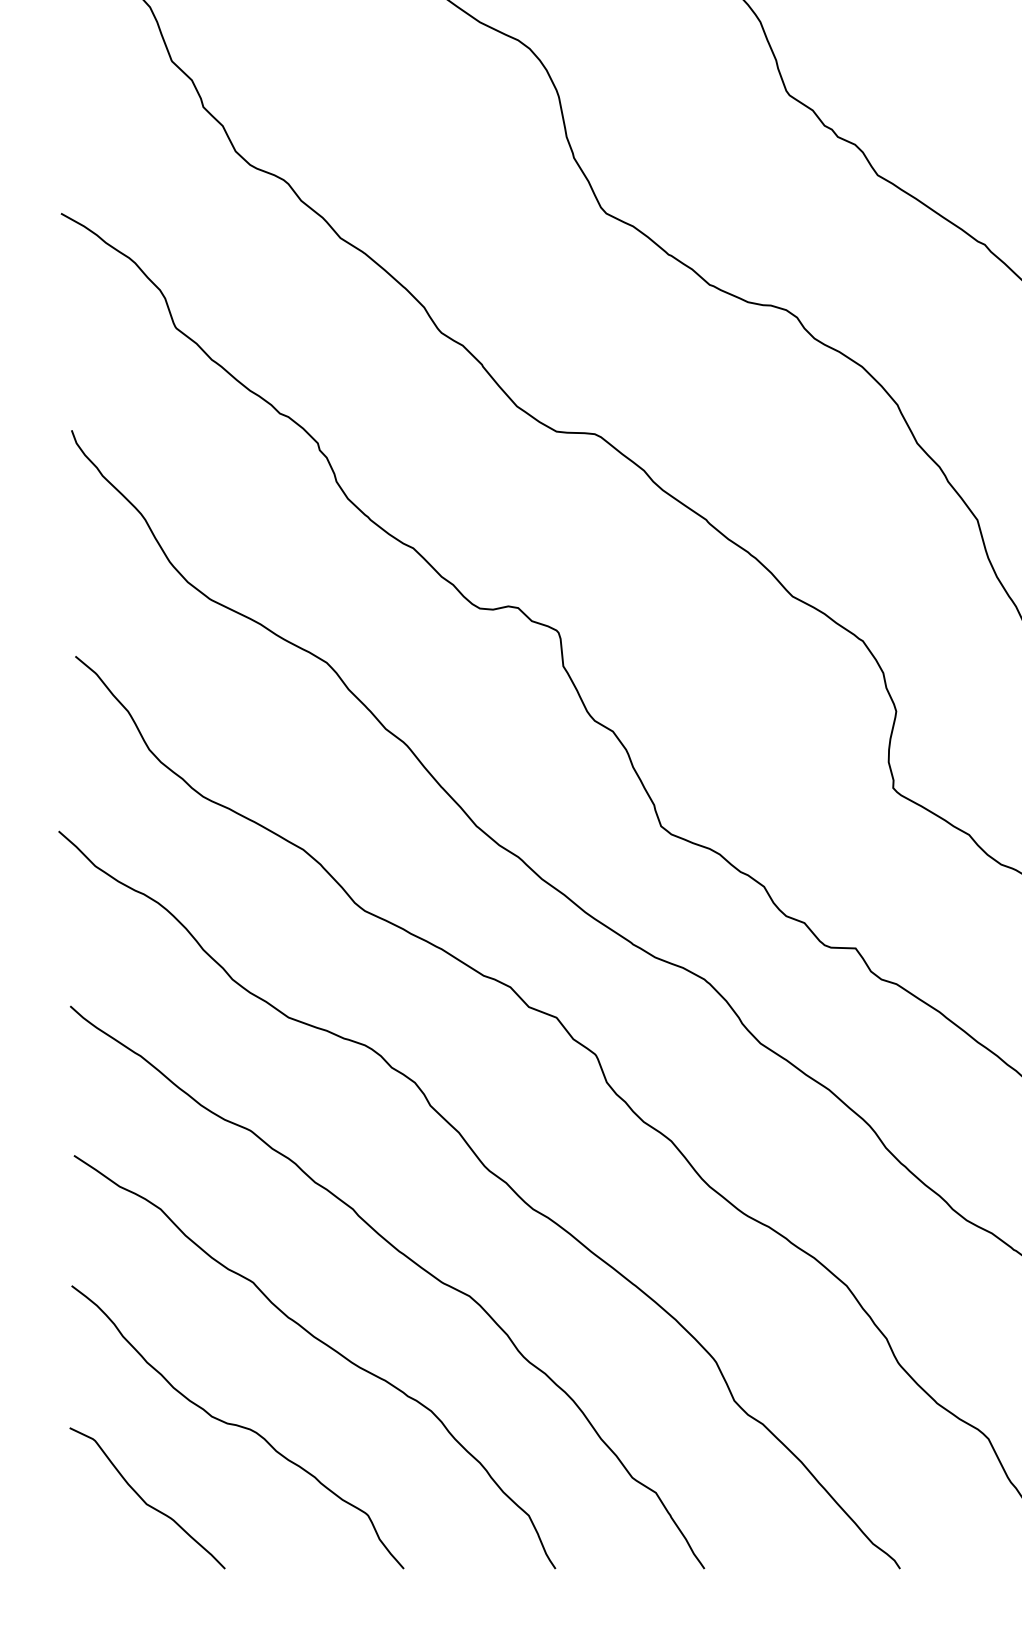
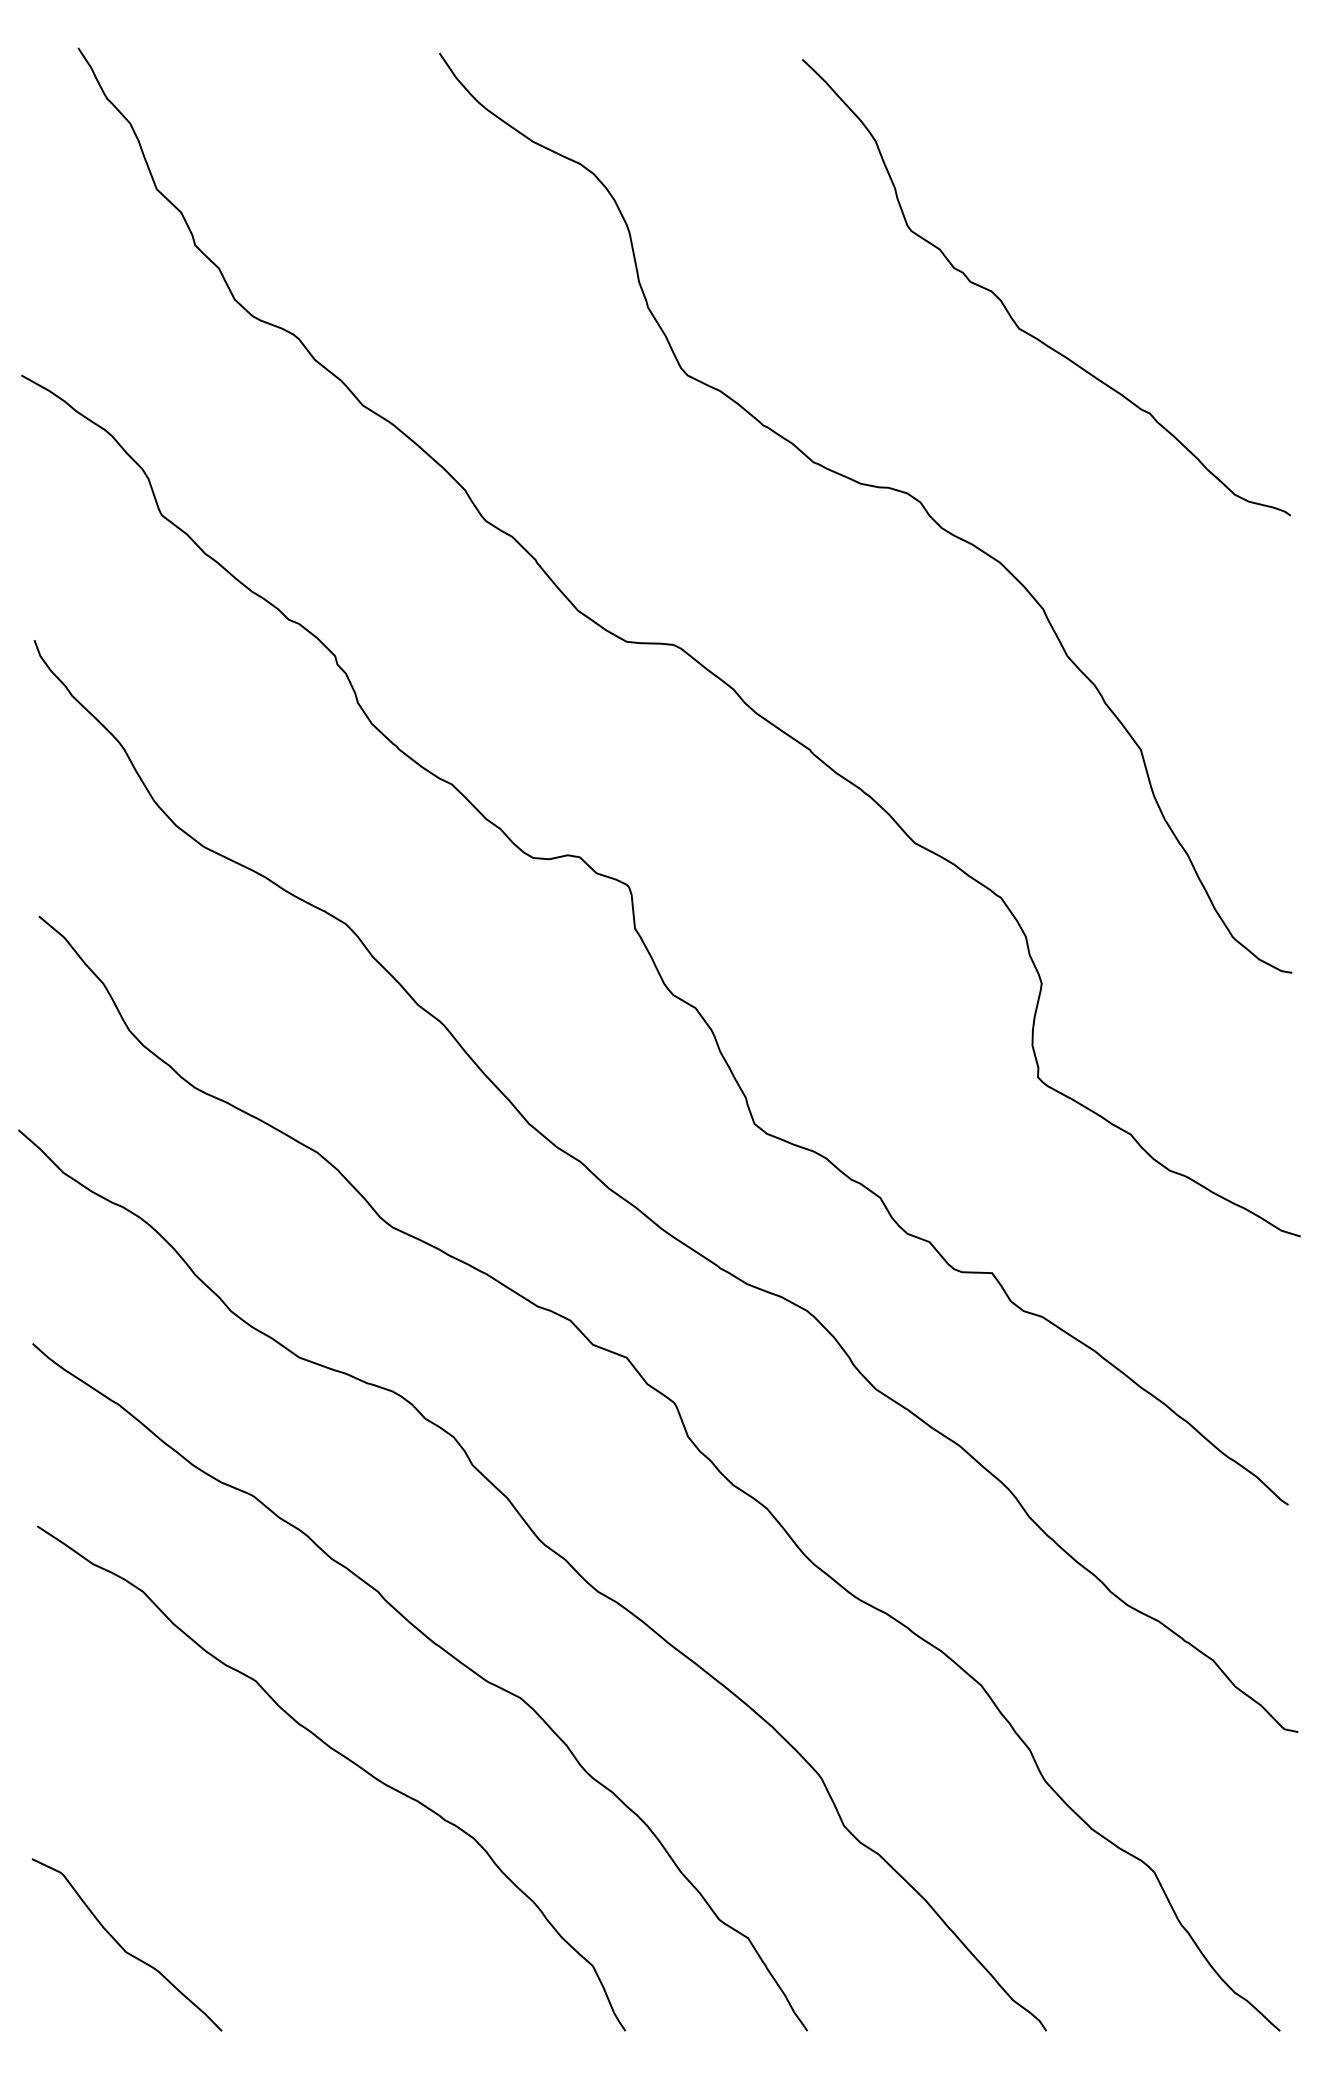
curve: (237, 1426) -> (237, 1857), removed

